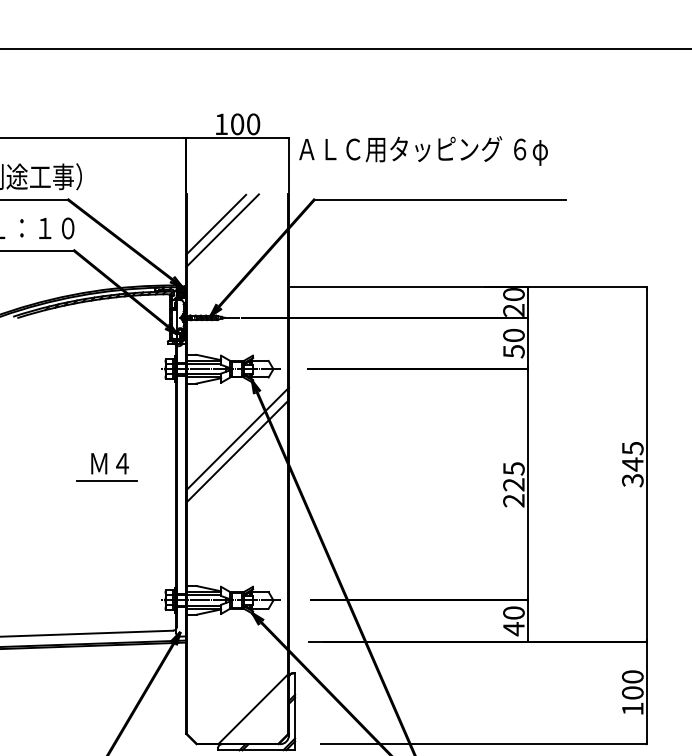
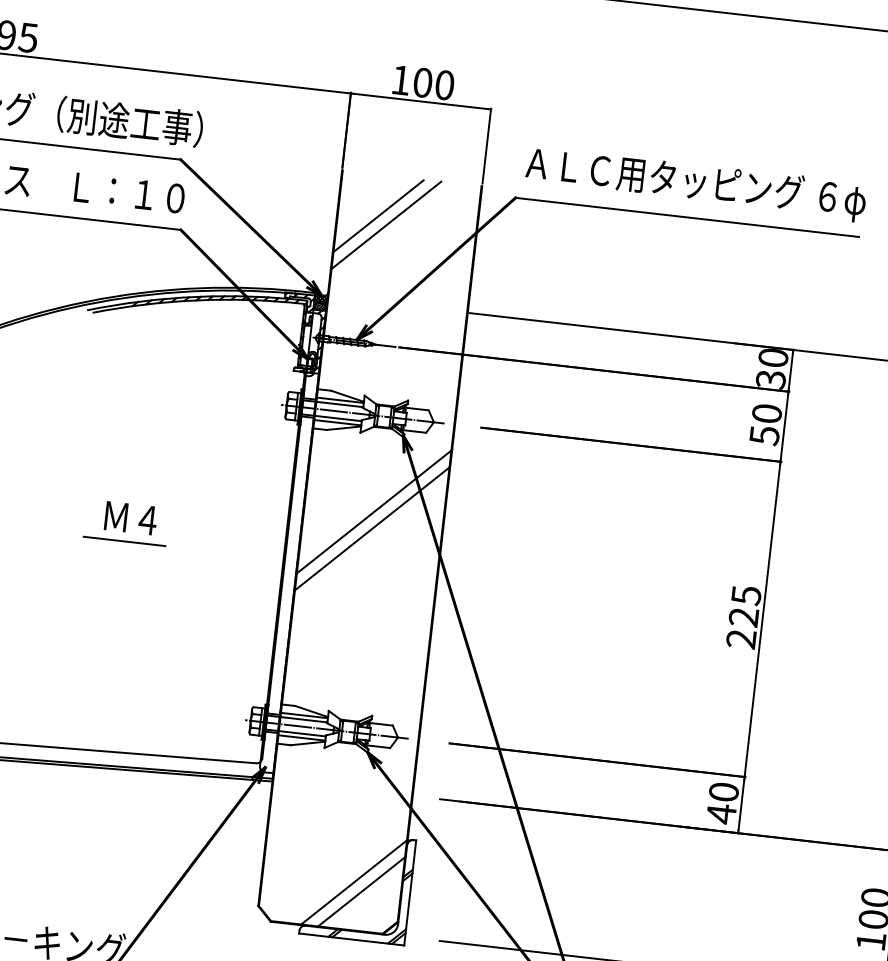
text: (423, 150) -> (696, 183), moved
text: (513, 310) -> (770, 379), 20 -> 30
part: (106, 467) -> (125, 522), moved
line: (259, 714) -> (361, 890), added

